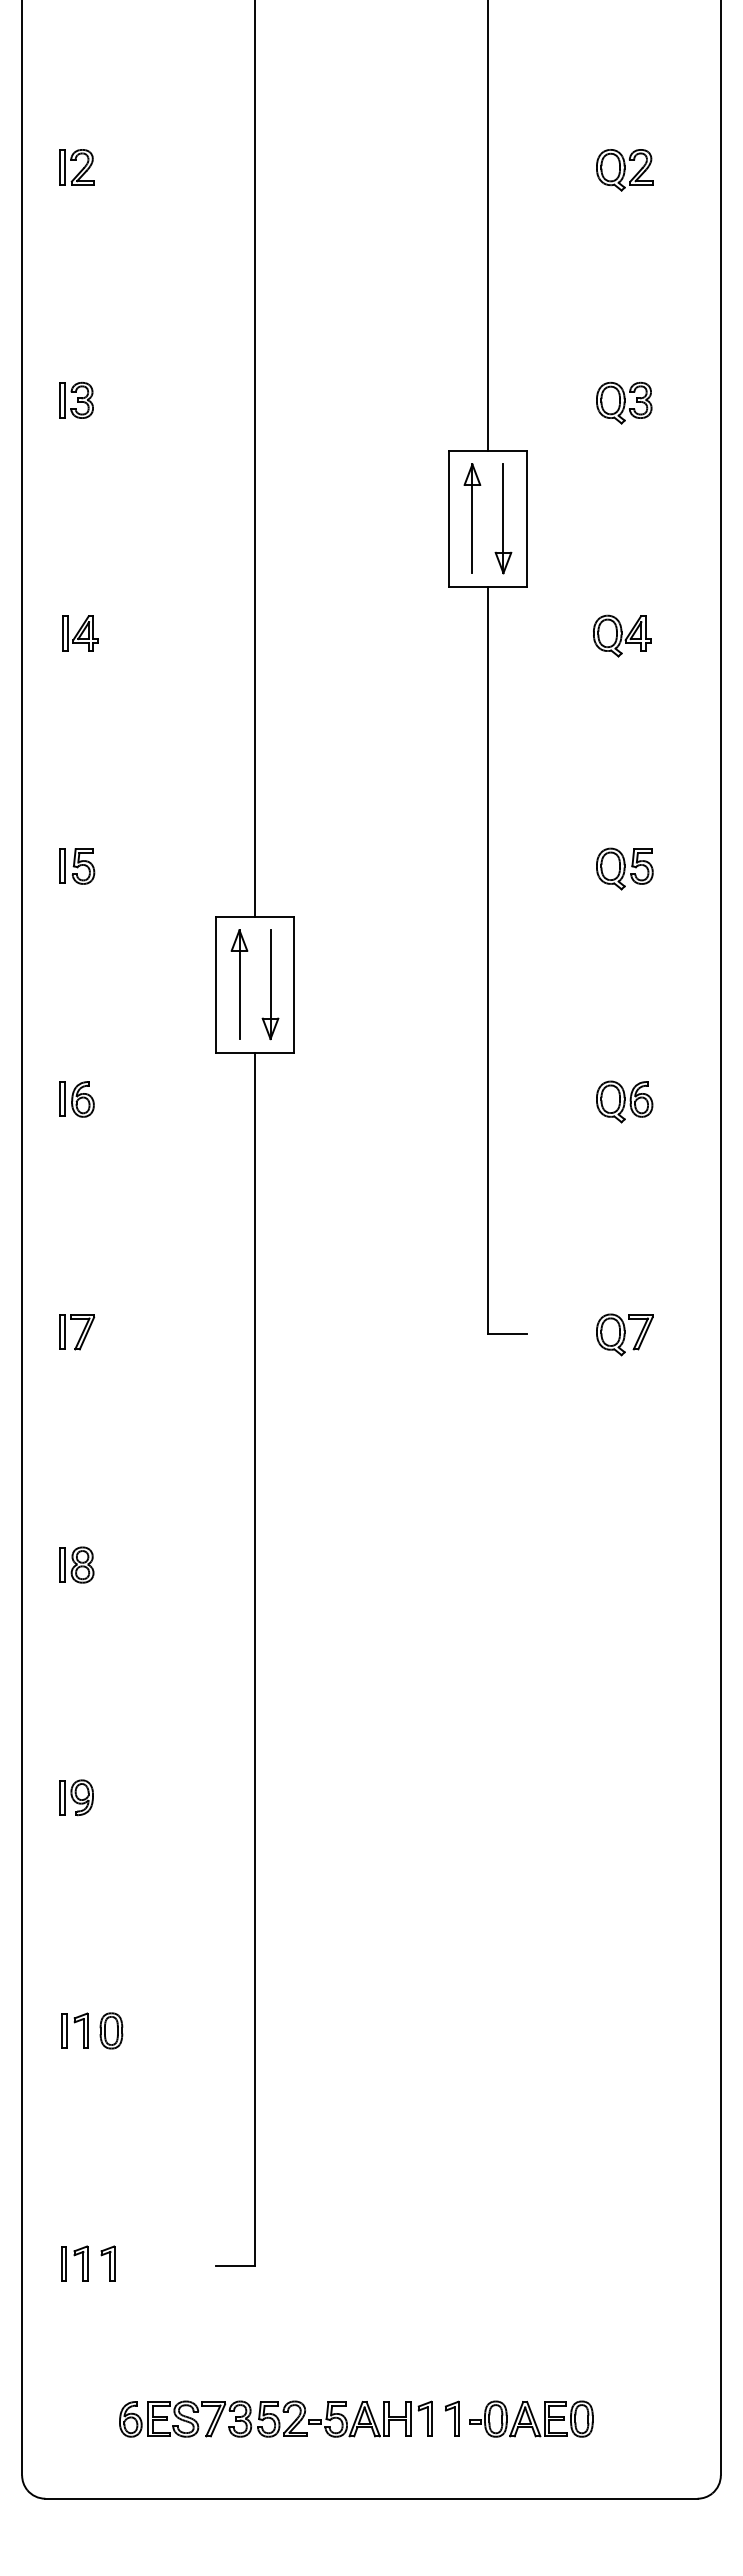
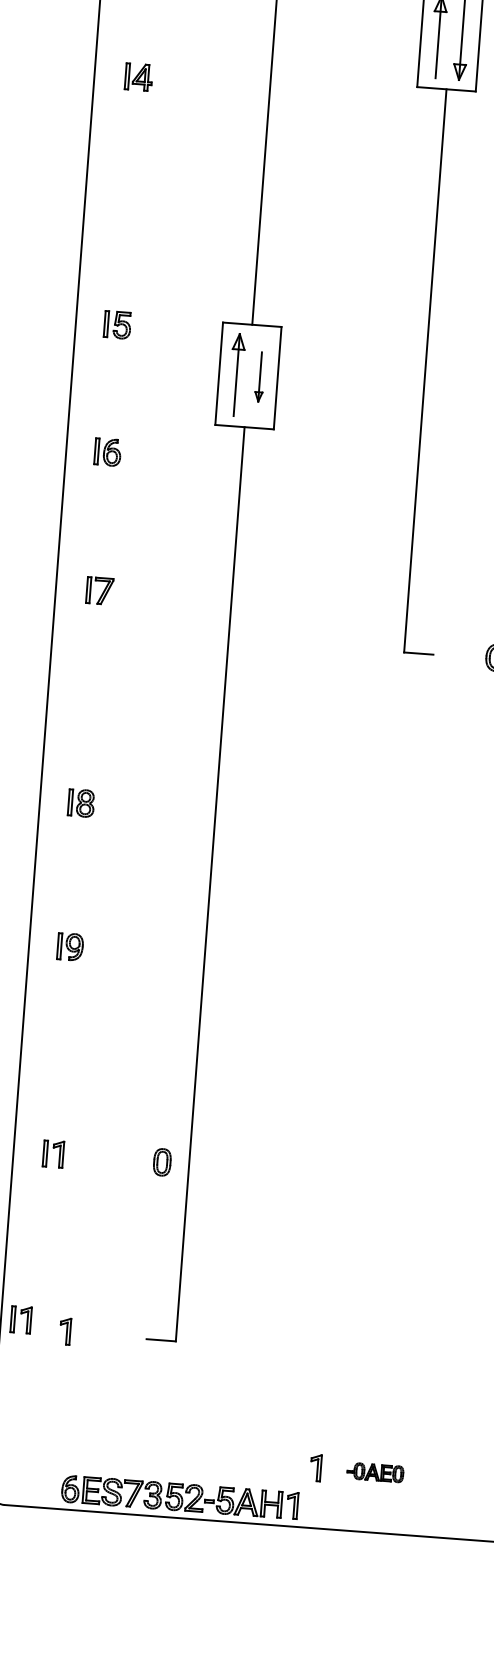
part: (80, 633) -> (138, 77), moved
part: (77, 866) -> (117, 325), moved
part: (270, 984) -> (260, 376), size x0.6
part: (77, 1332) -> (99, 591), moved
part: (76, 1797) -> (70, 946), moved
part: (111, 2030) -> (162, 1162), moved
part: (74, 2256) -> (21, 1314), moved
part: (275, 2418) -> (179, 1496), moved
part: (531, 2418) -> (375, 1472), size x0.6

